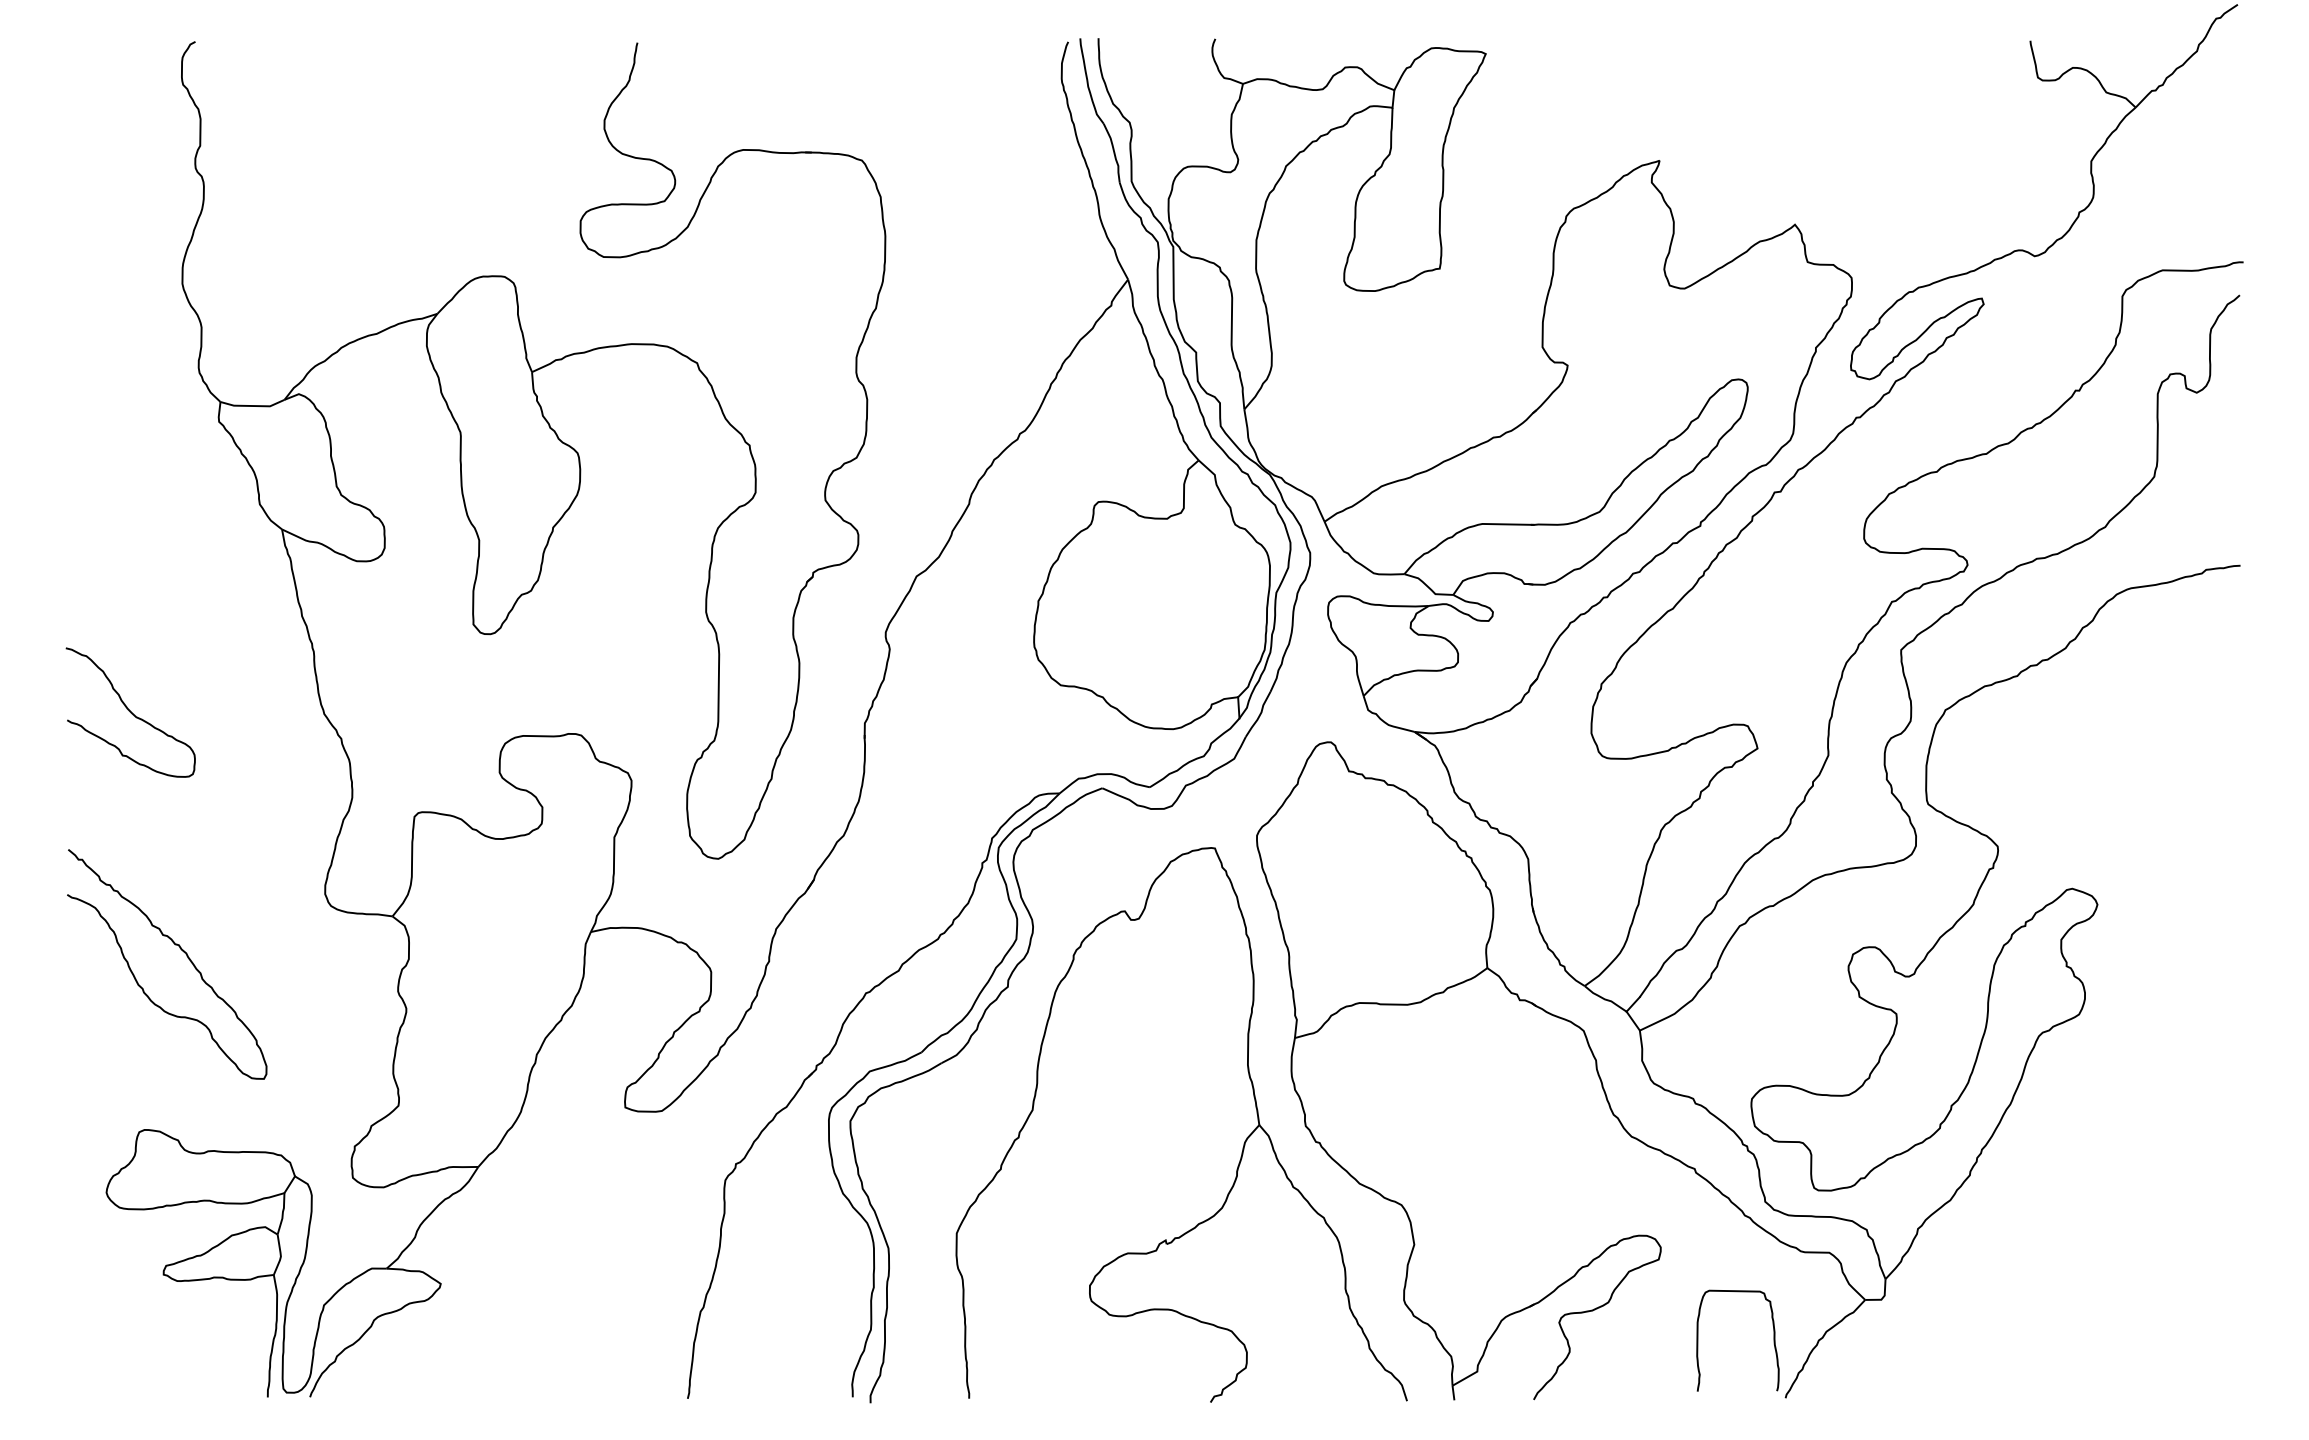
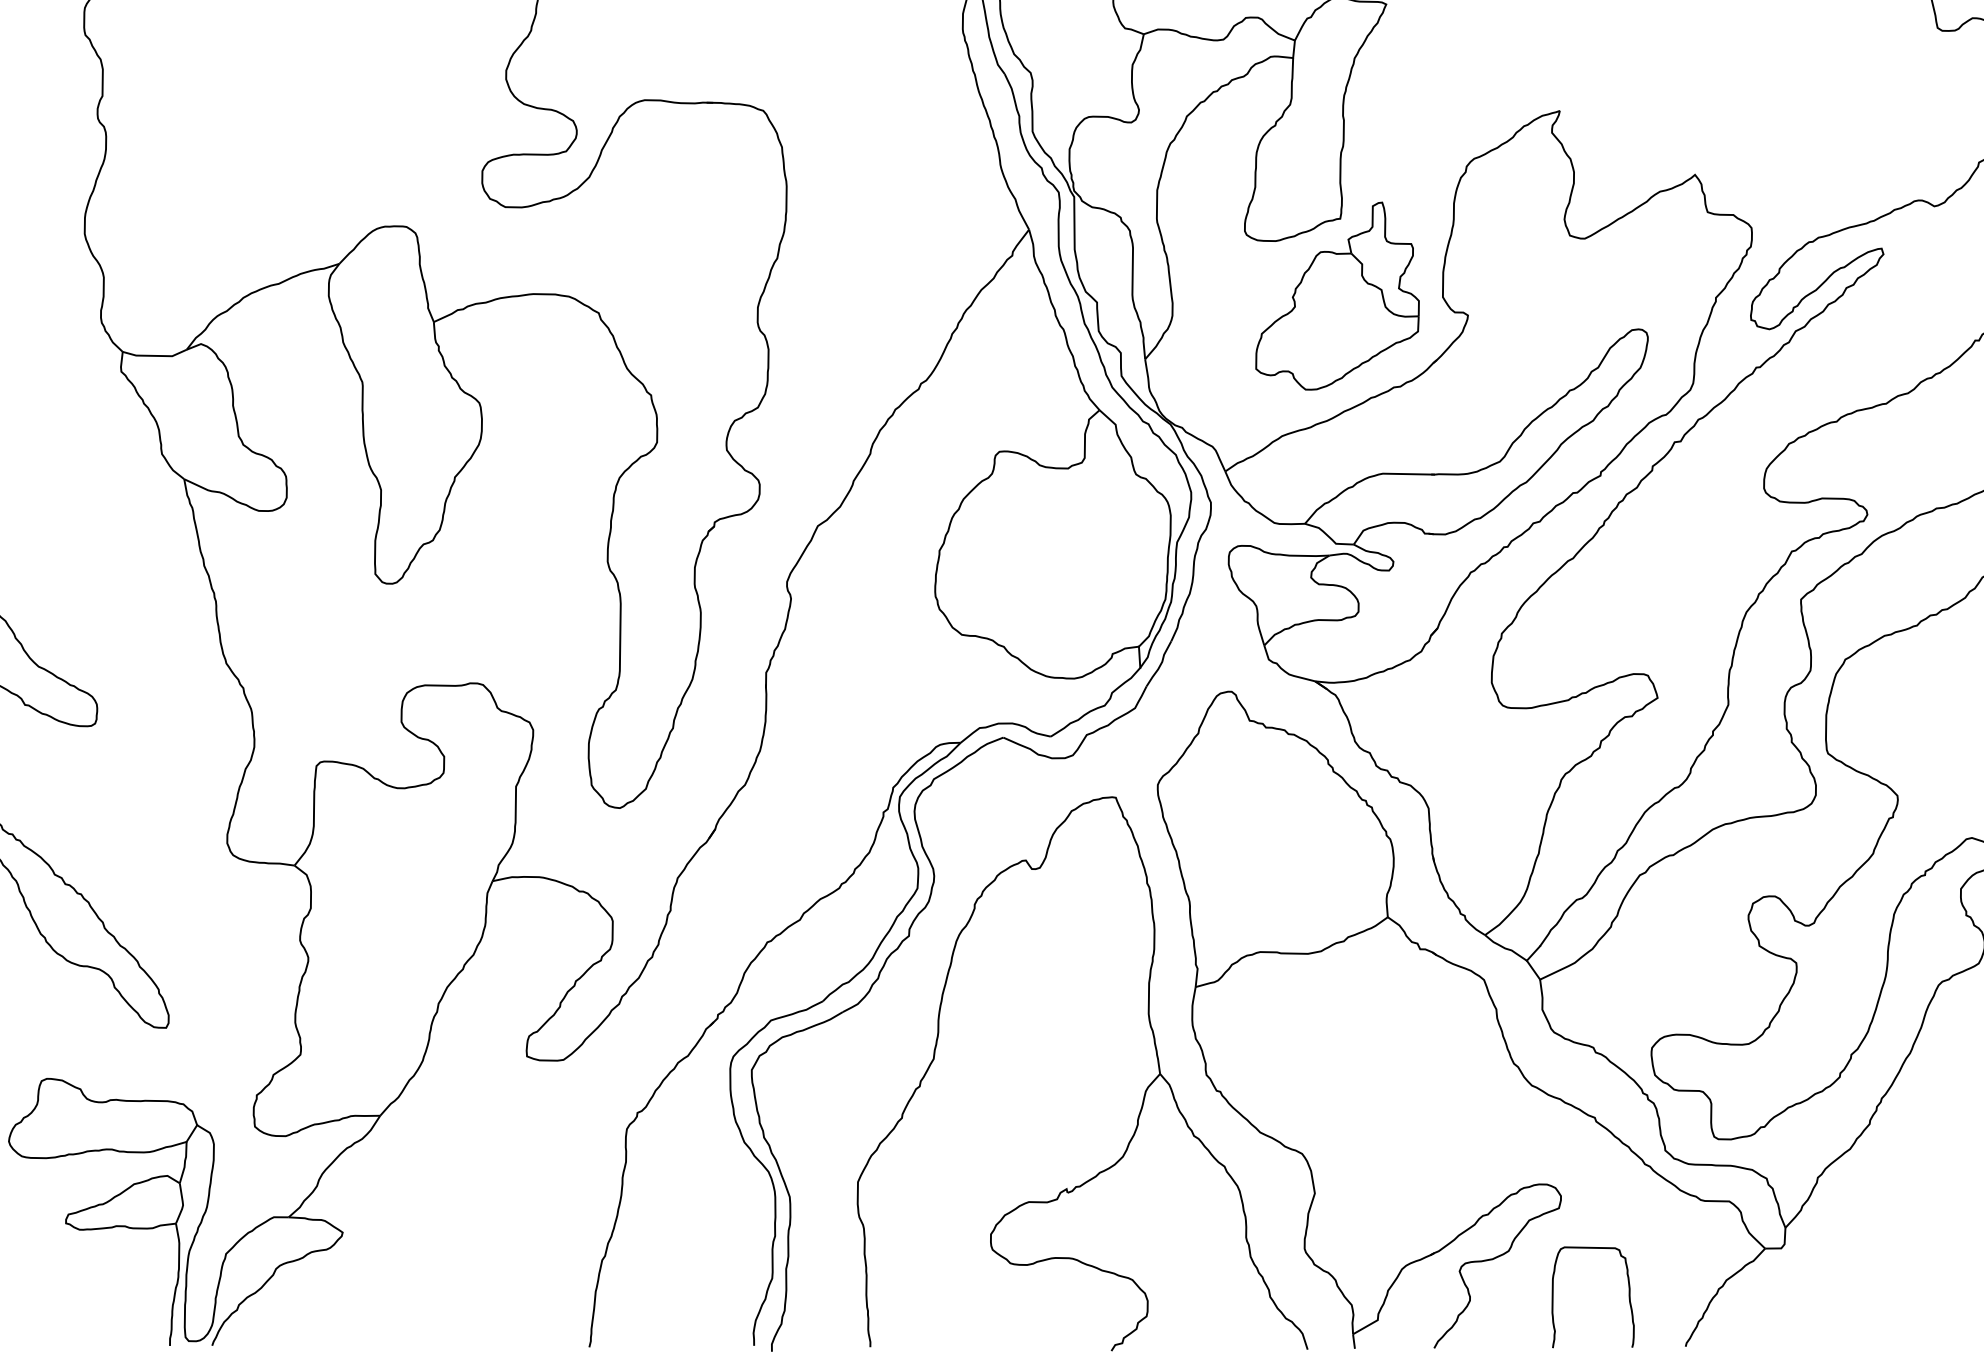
part: (1436, 345) -> (1337, 295), added
curve: (1773, 1340) -> (1628, 1297), moved

